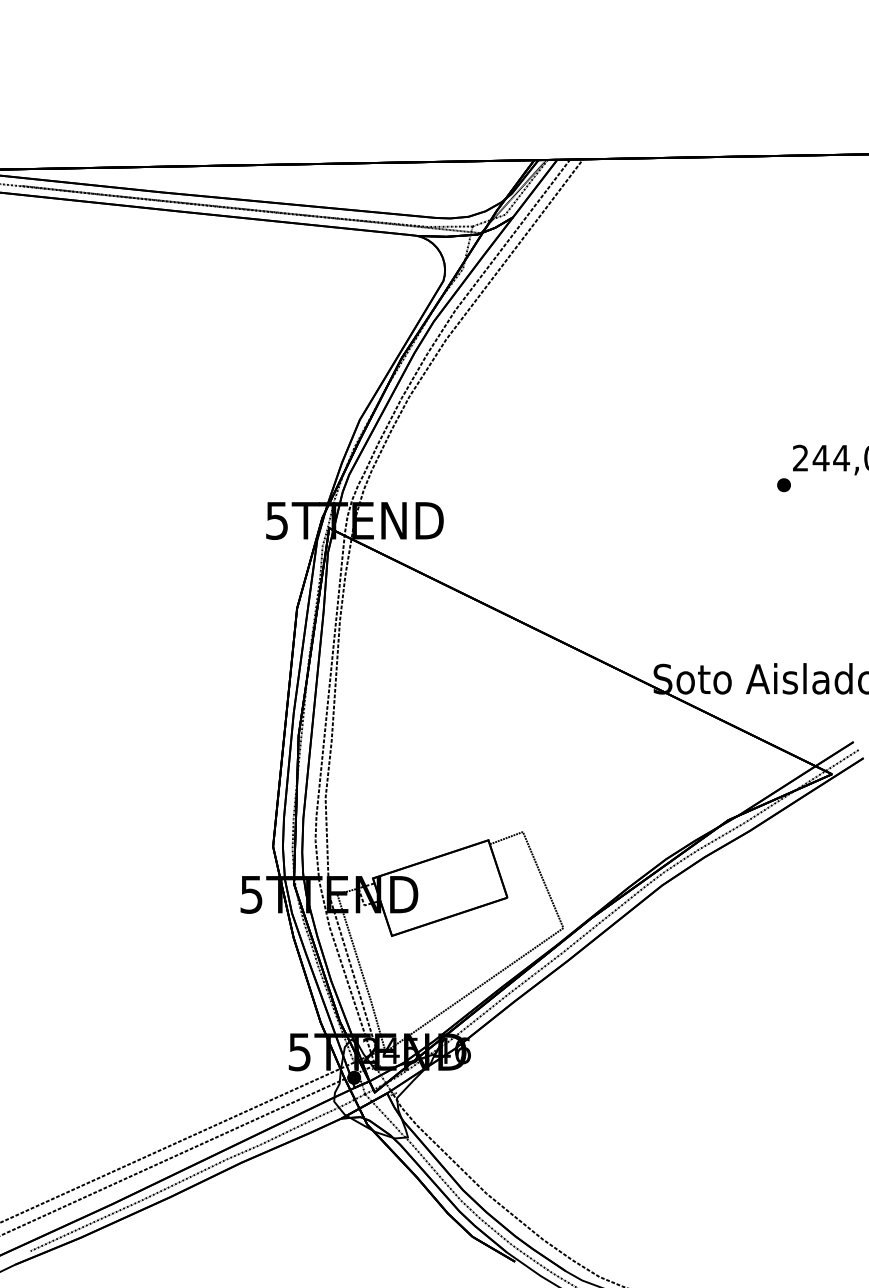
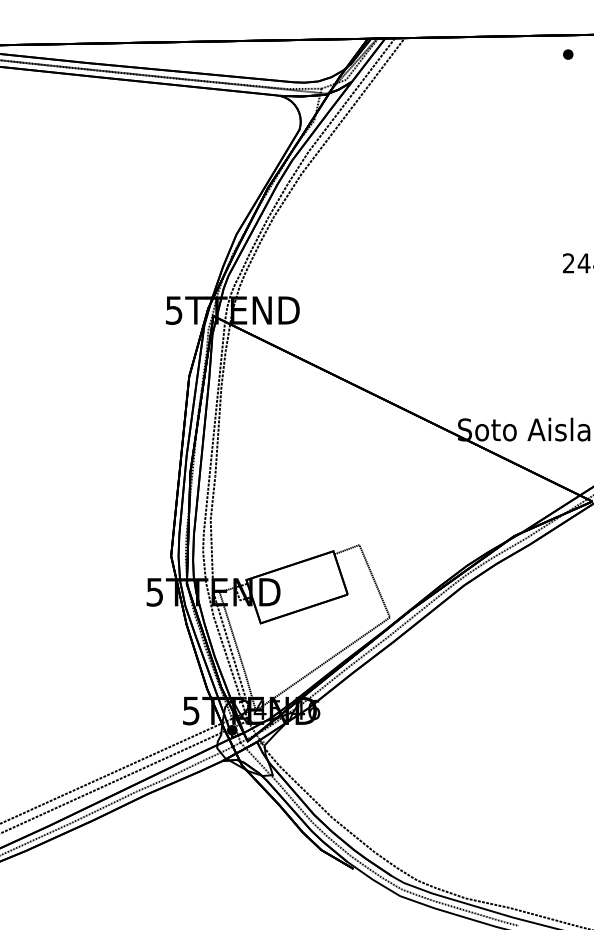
part: (783, 485) -> (567, 54), moved

